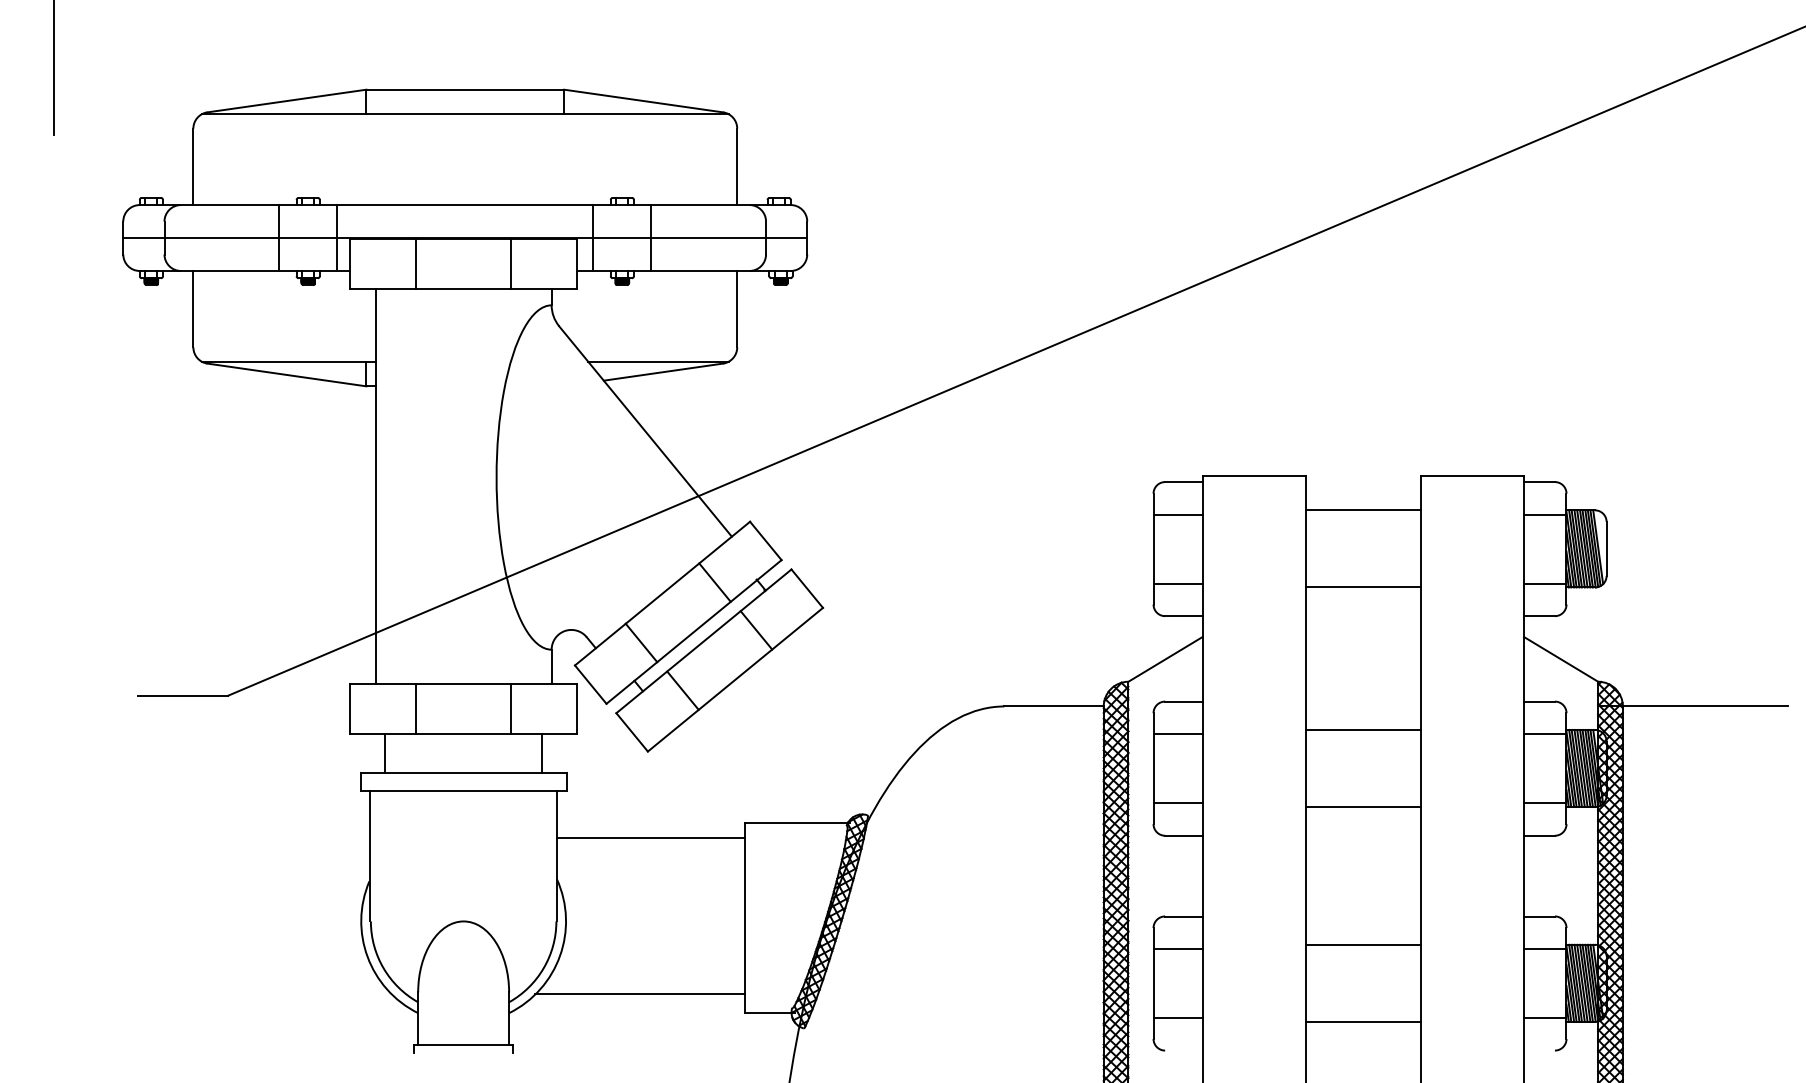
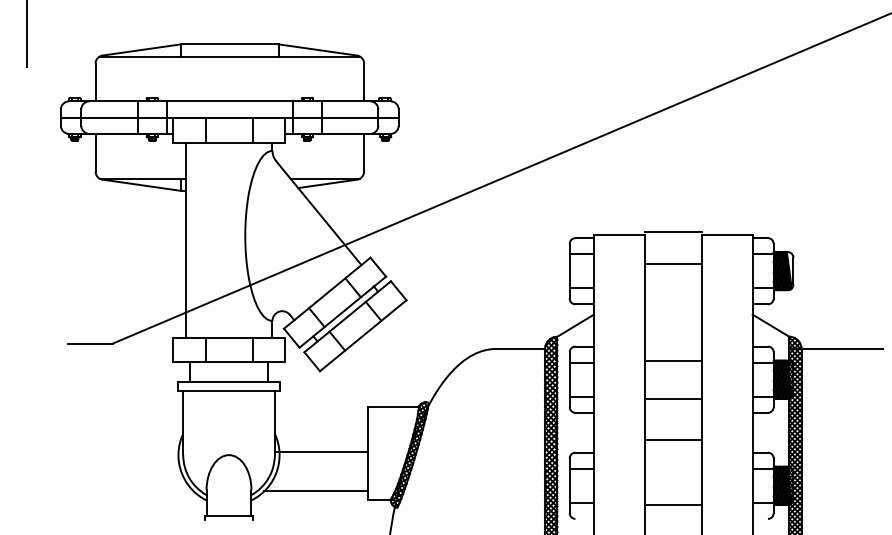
line: (1361, 511) -> (672, 232), moved
line: (1361, 588) -> (672, 264), moved
line: (650, 837) -> (321, 451), moved
line: (1361, 944) -> (672, 439), moved

